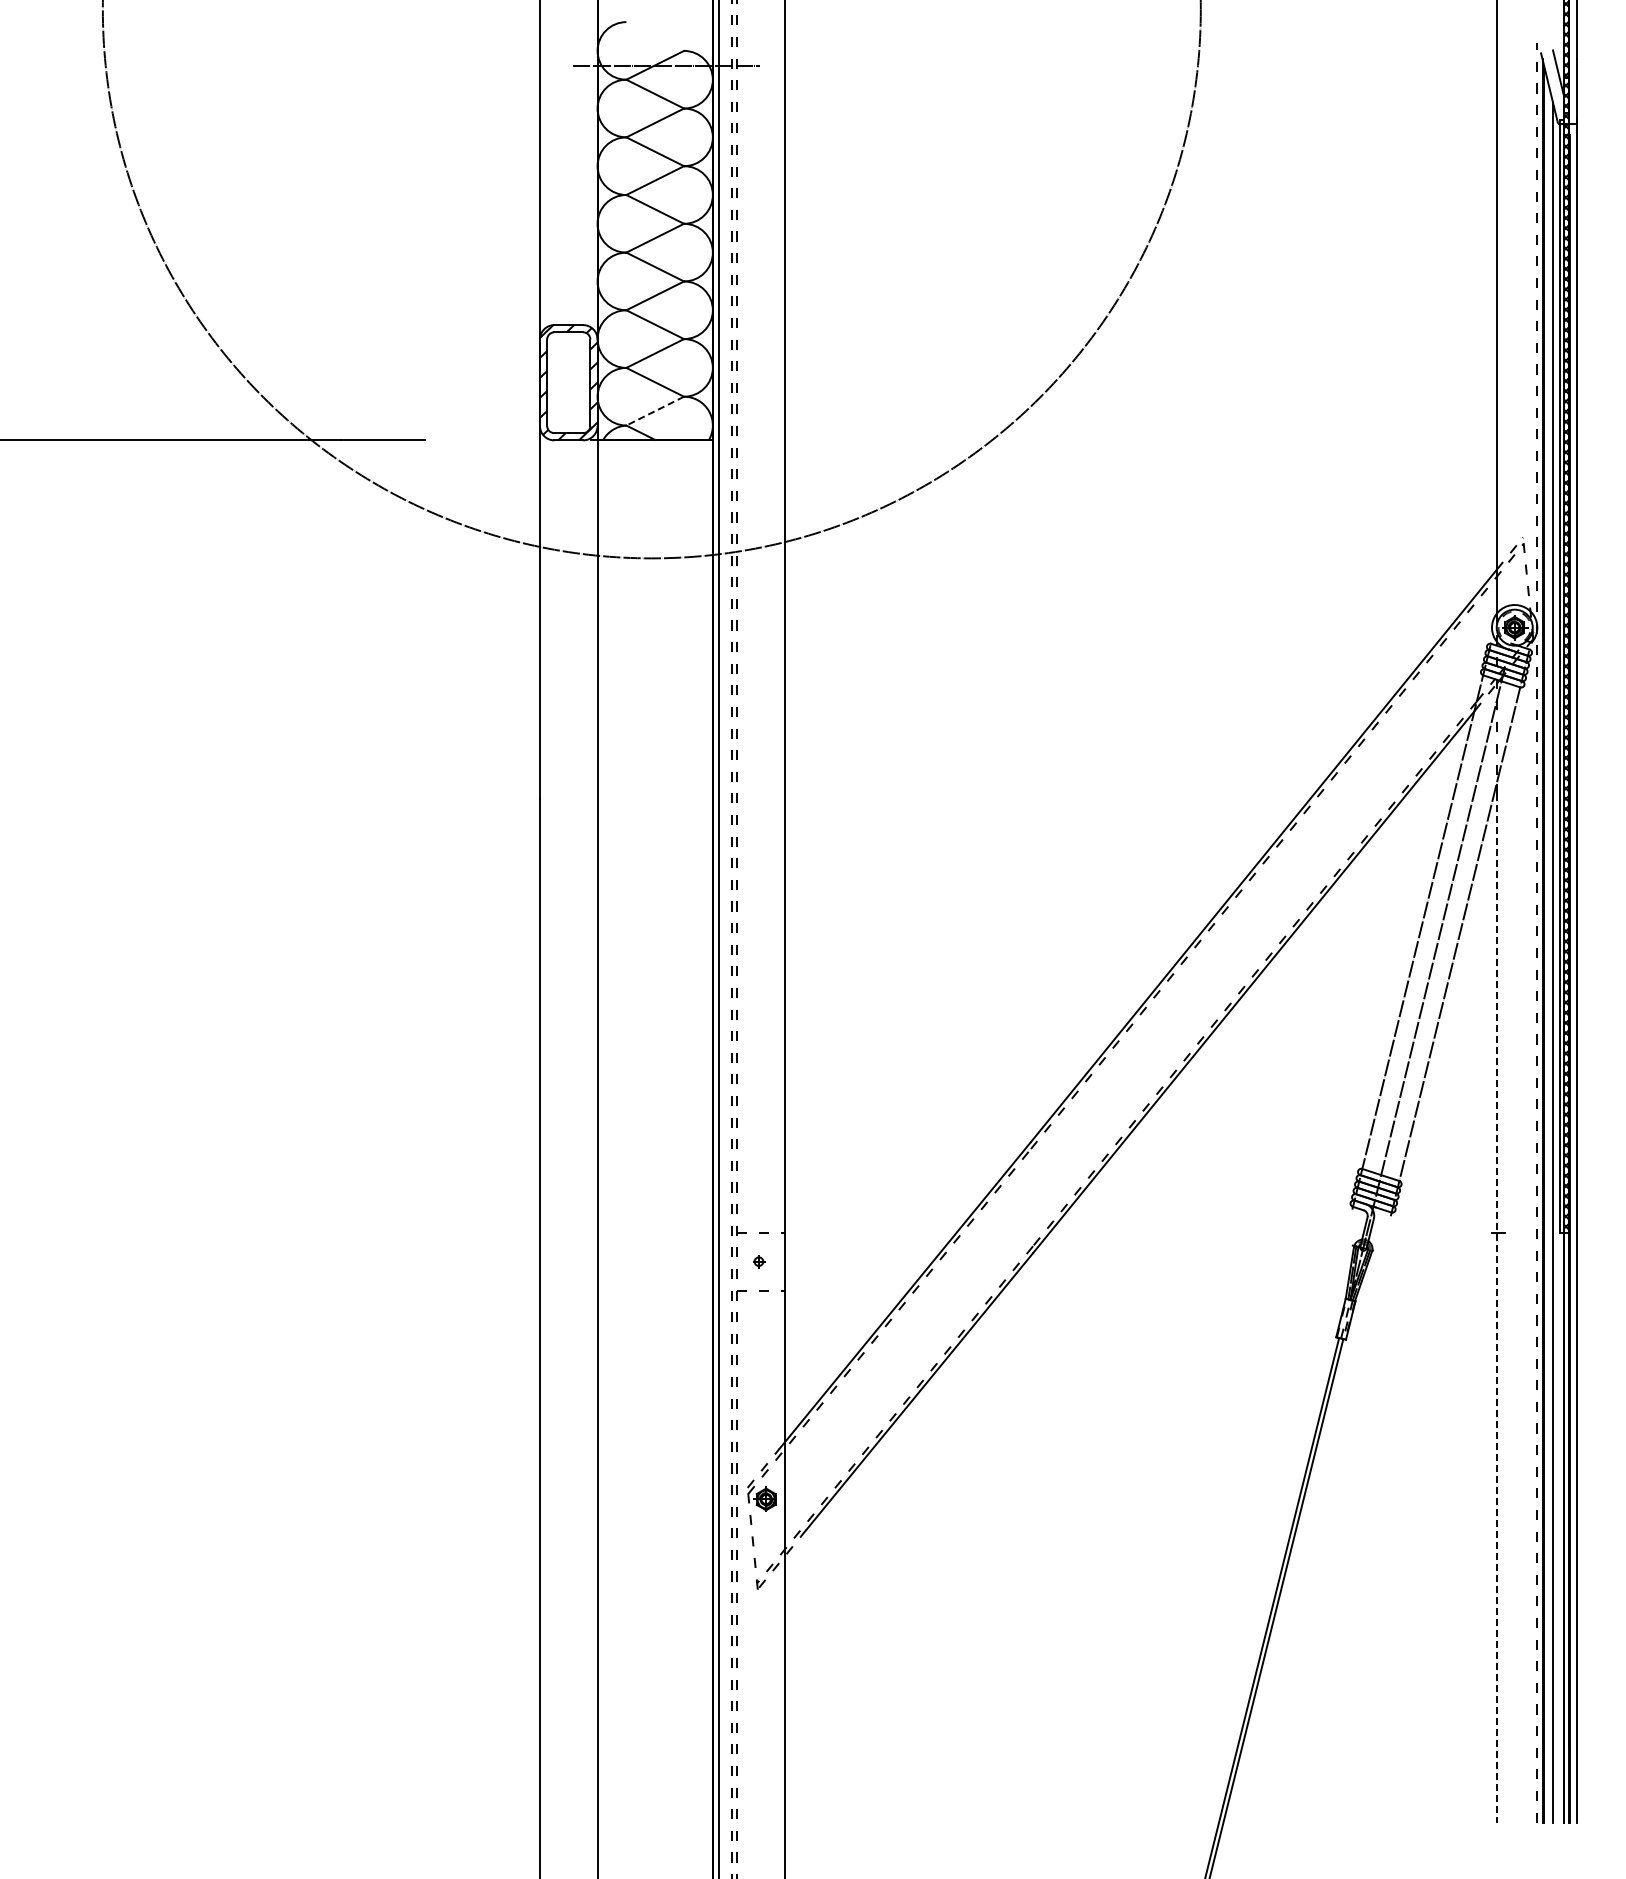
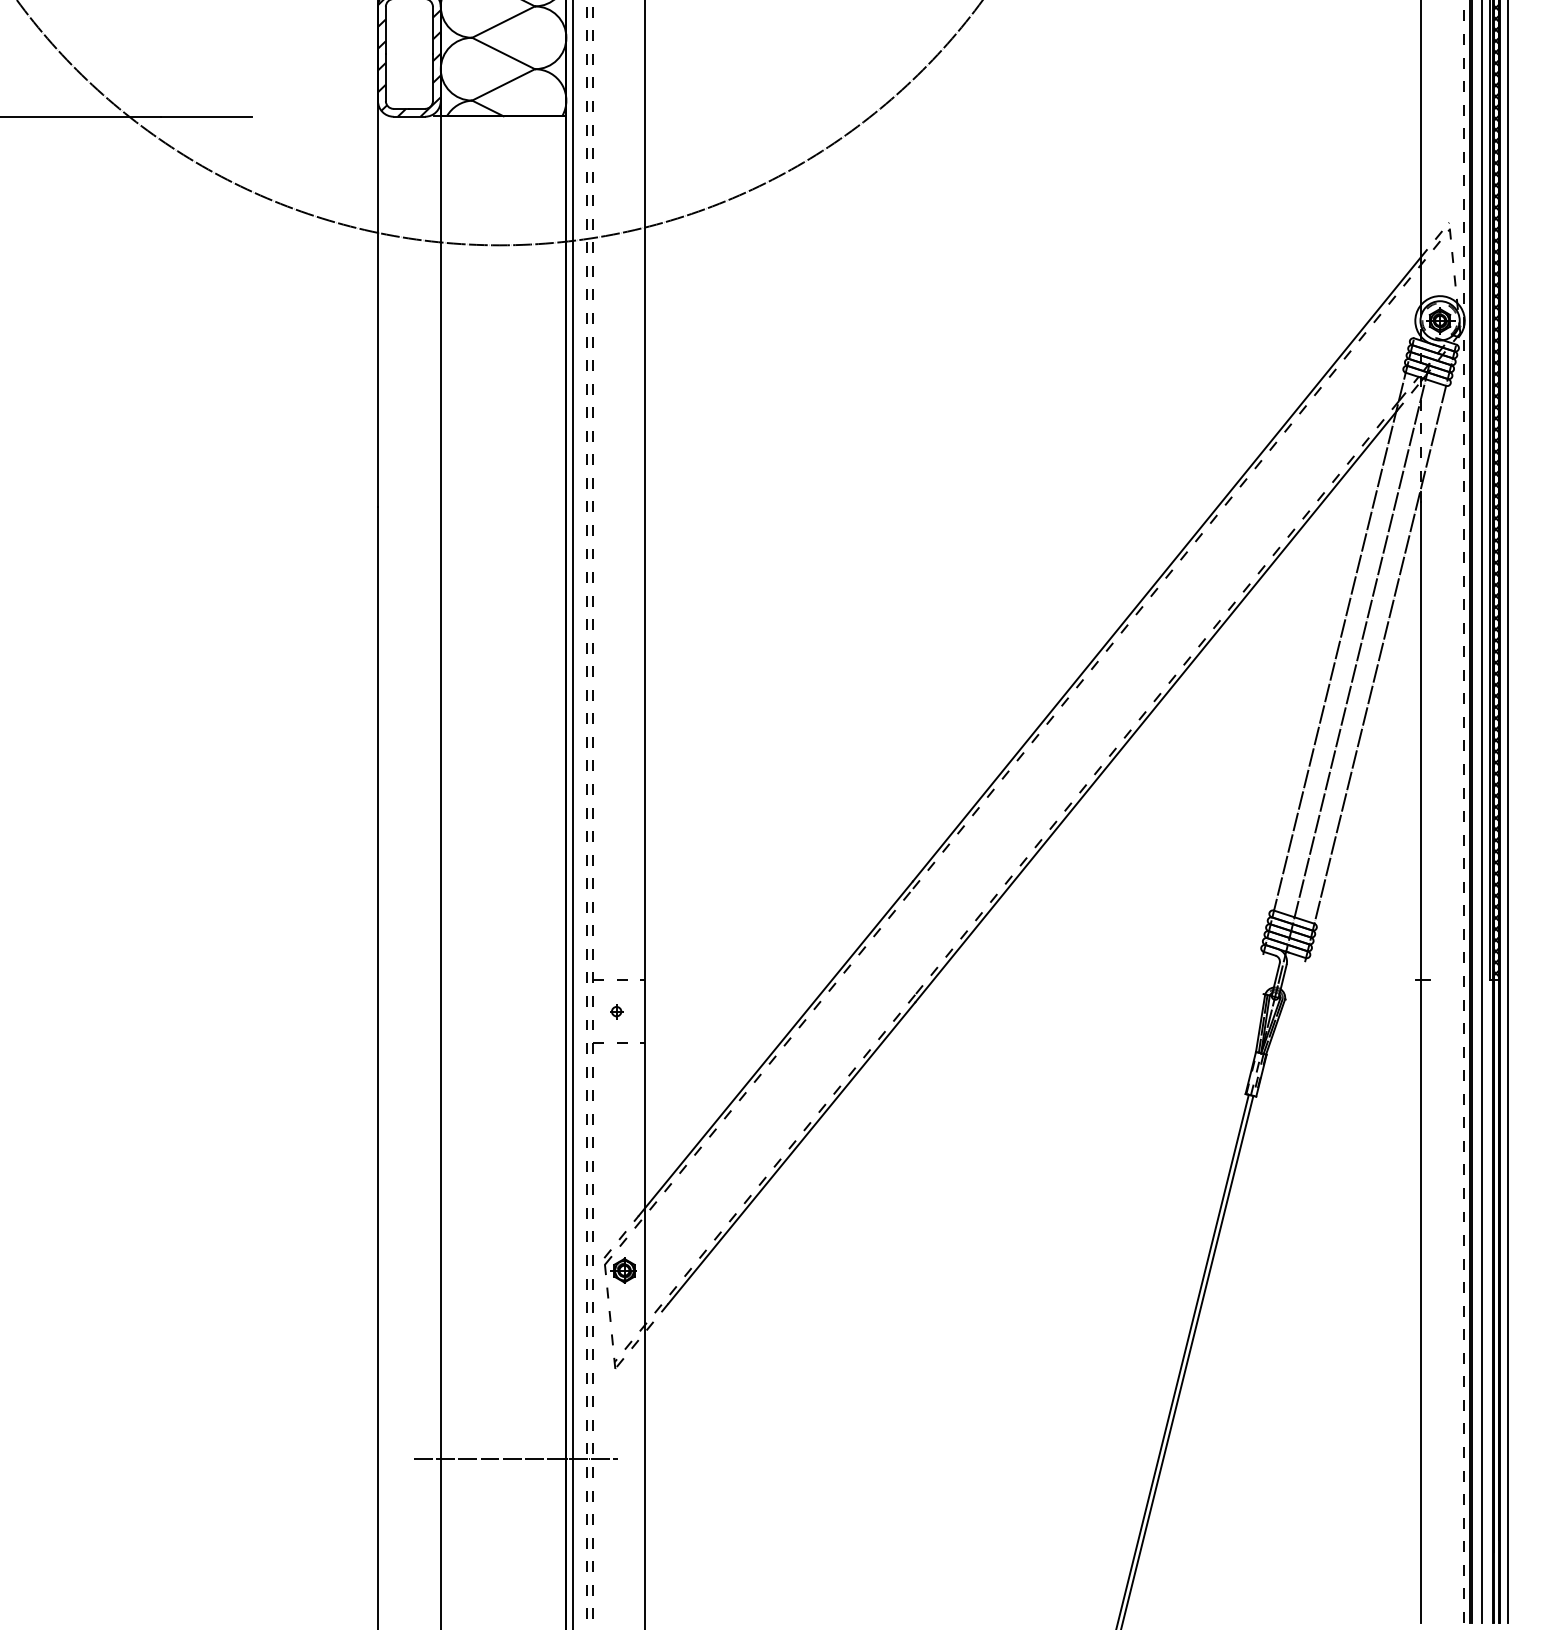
line: (654, 411) -> (502, 85), dashed -> solid
line: (1496, 1308) -> (1420, 1062), dashed -> solid
line: (666, 1672) -> (515, 1459), added

